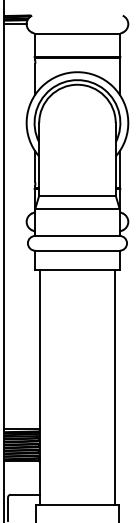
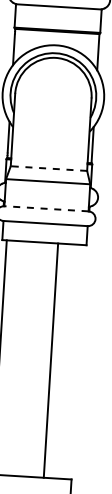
line: (76, 195) -> (47, 168), solid -> dashed
line: (76, 235) -> (45, 208), solid -> dashed
line: (115, 386) -> (51, 359), moved

